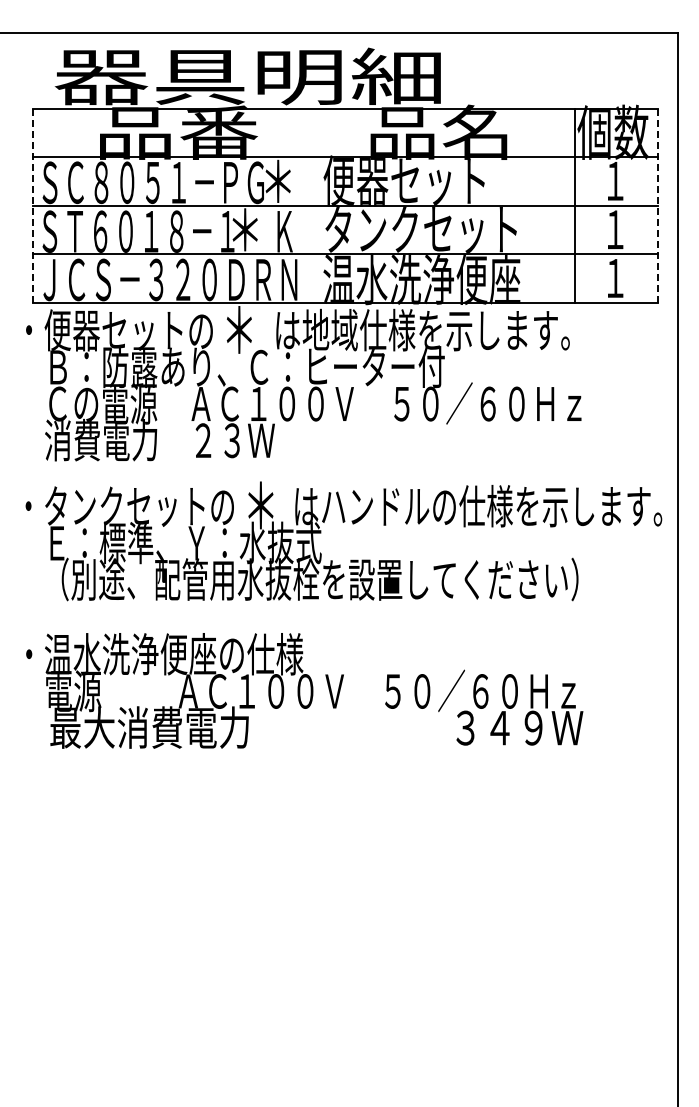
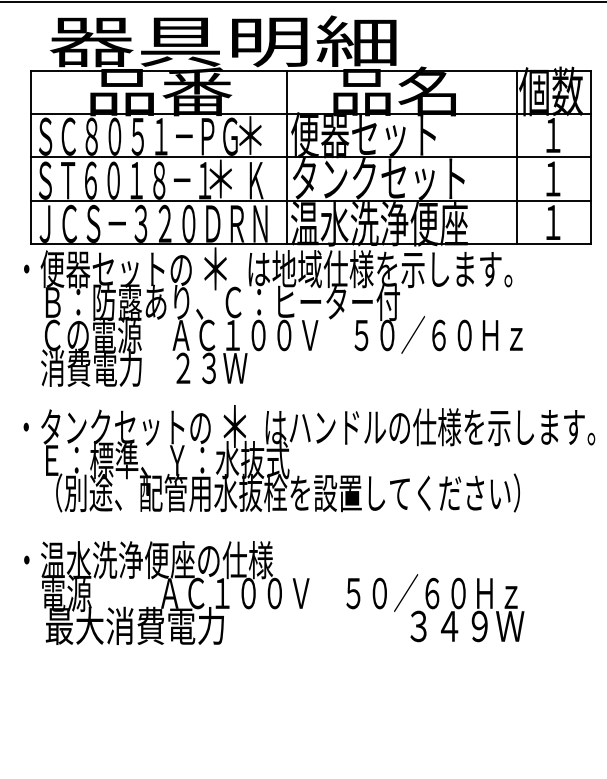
line: (318, 205) -> (286, 157), added
line: (33, 206) -> (30, 158), dashed -> solid
line: (657, 206) -> (590, 158), dashed -> solid

